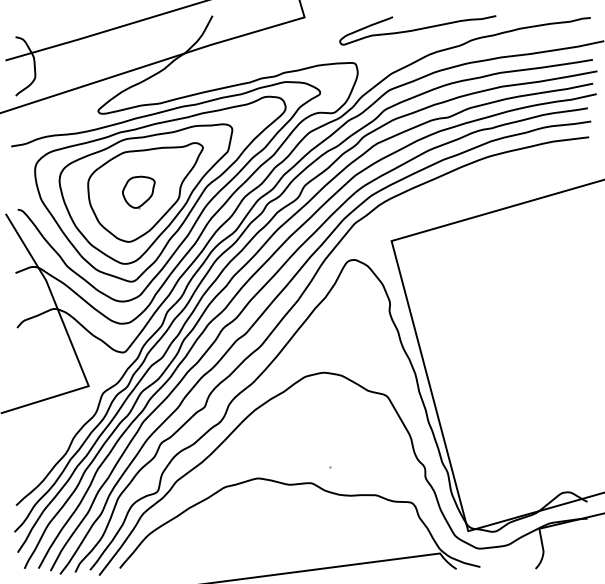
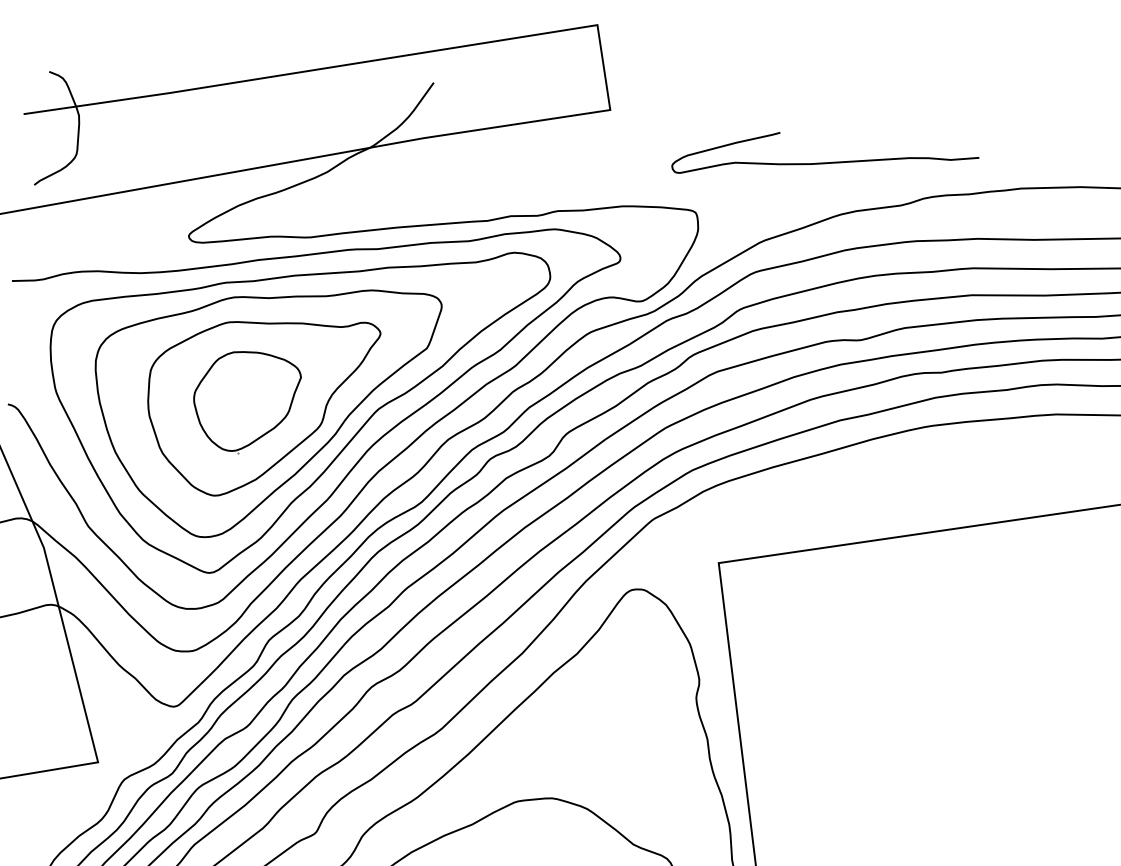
part: (138, 192) -> (244, 403), size x1.67

